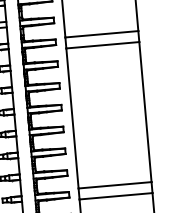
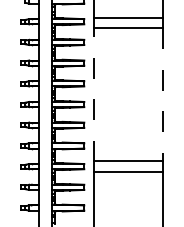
line: (144, 111) -> (162, 94), solid -> dashed
line: (72, 118) -> (93, 94), solid -> dashed

